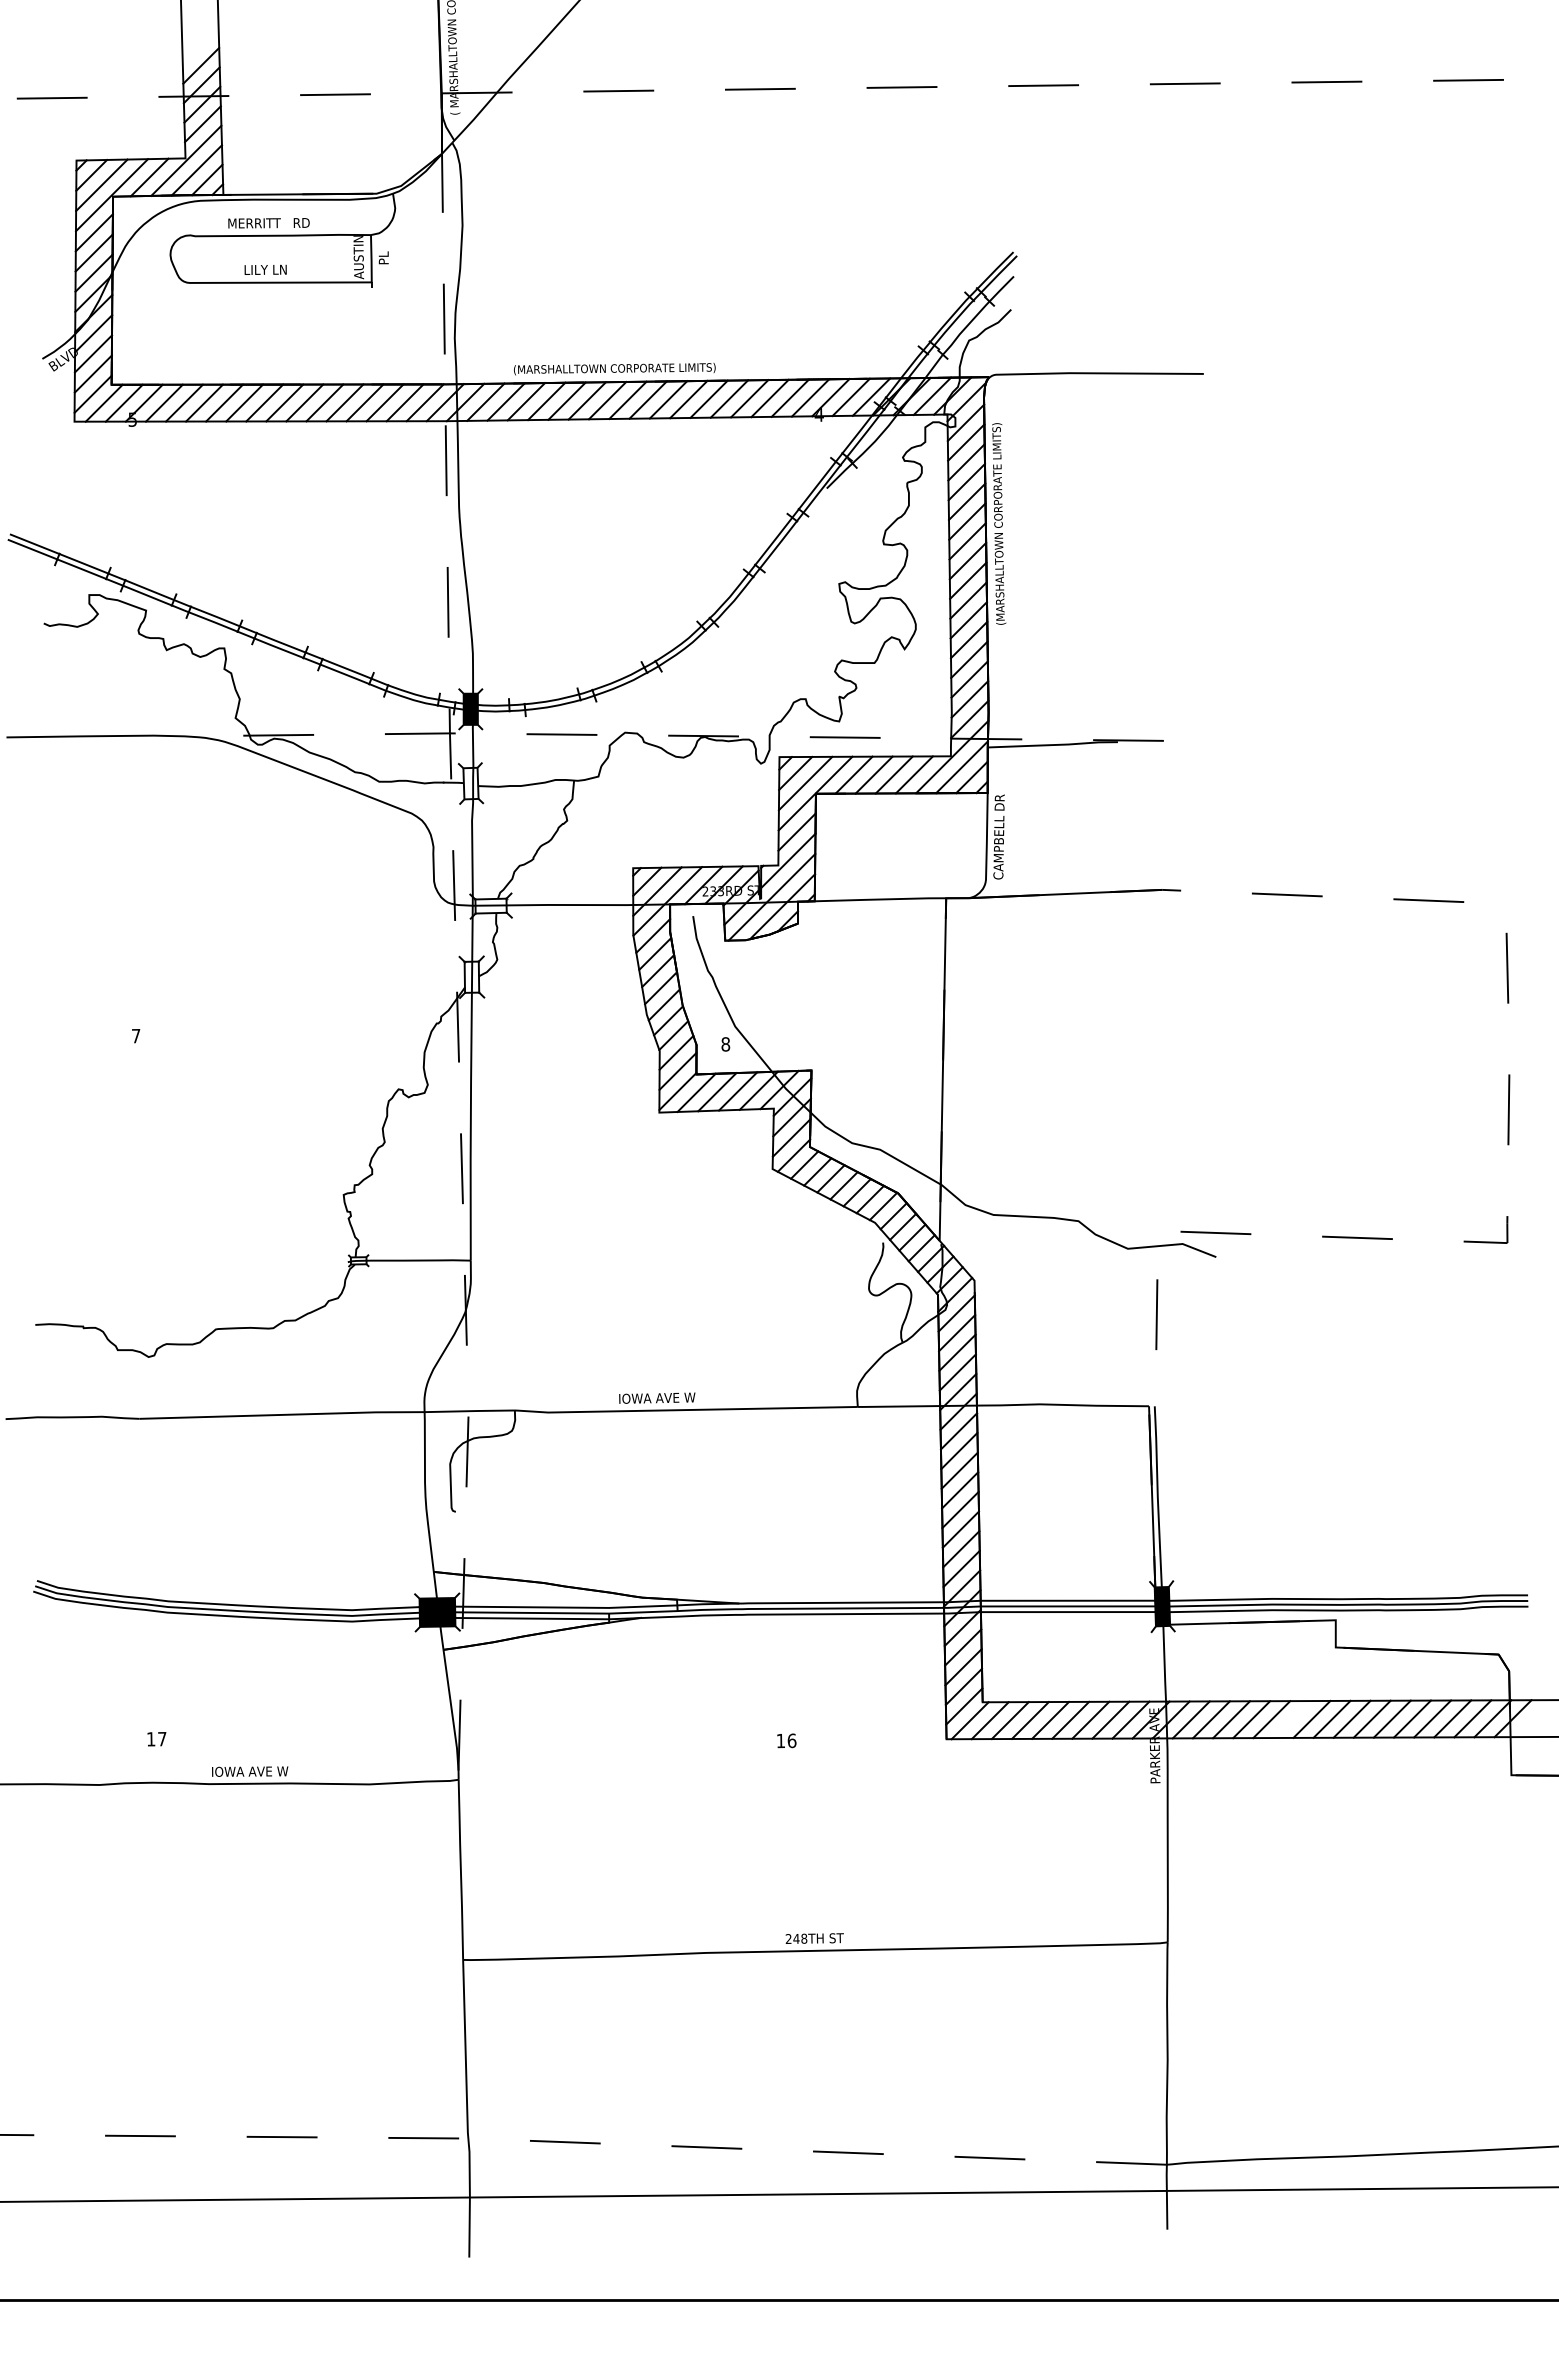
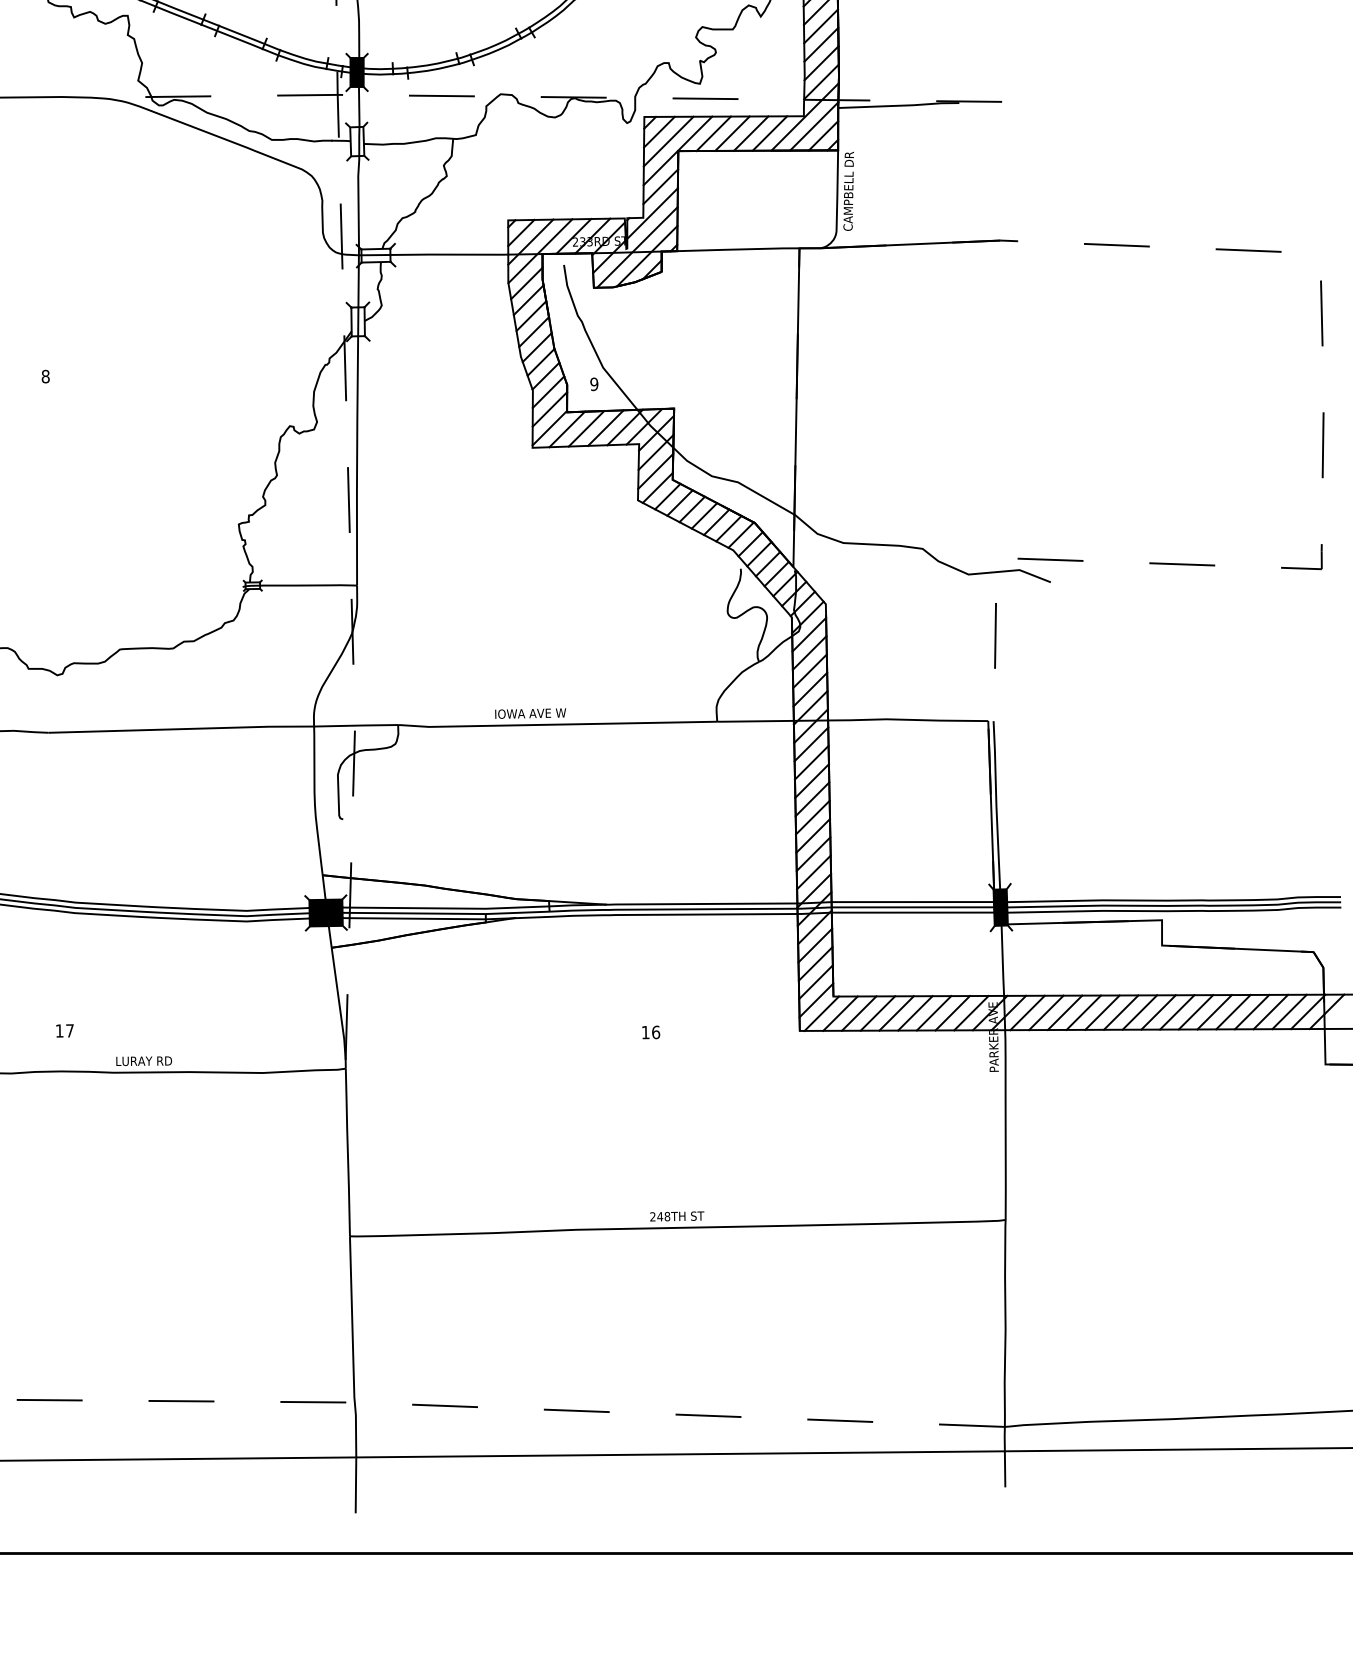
text: (136, 1035) -> (45, 376), 7 -> 8
text: (725, 1044) -> (594, 384), 8 -> 9
line: (1291, 1719) -> (1120, 1012), added
text: (250, 1771) -> (152, 1060), IOWA AVE W -> LURAY RD

